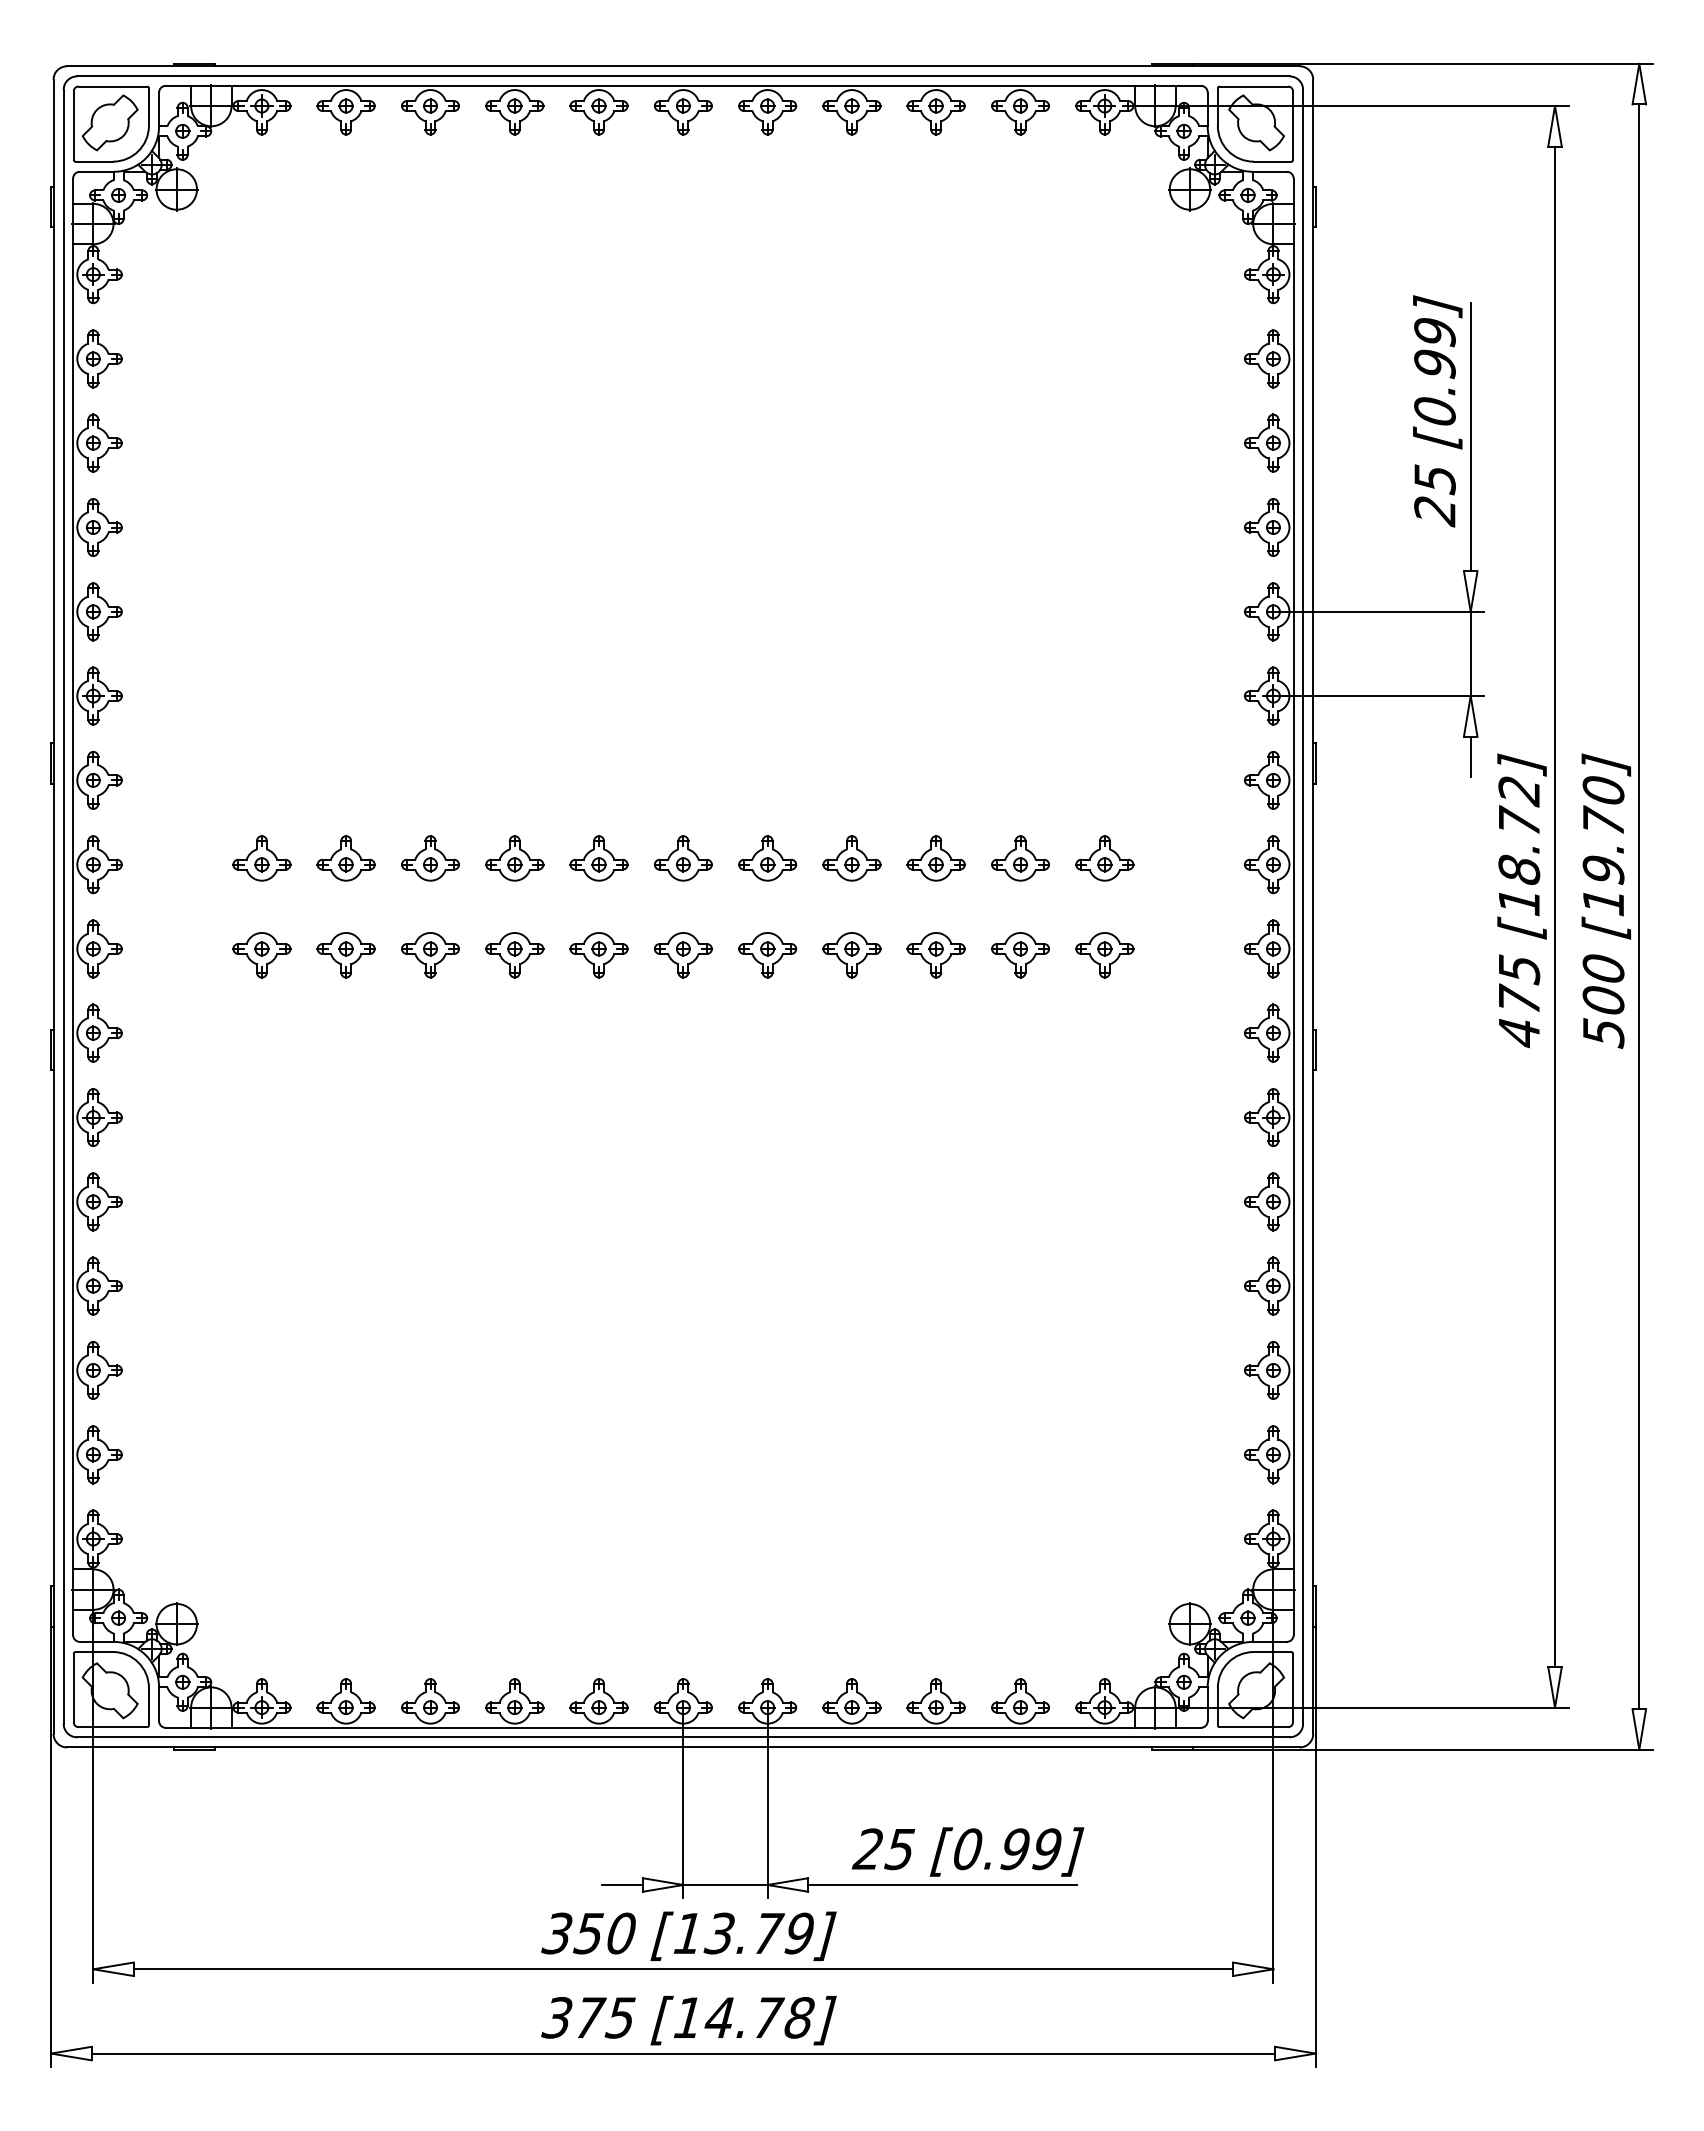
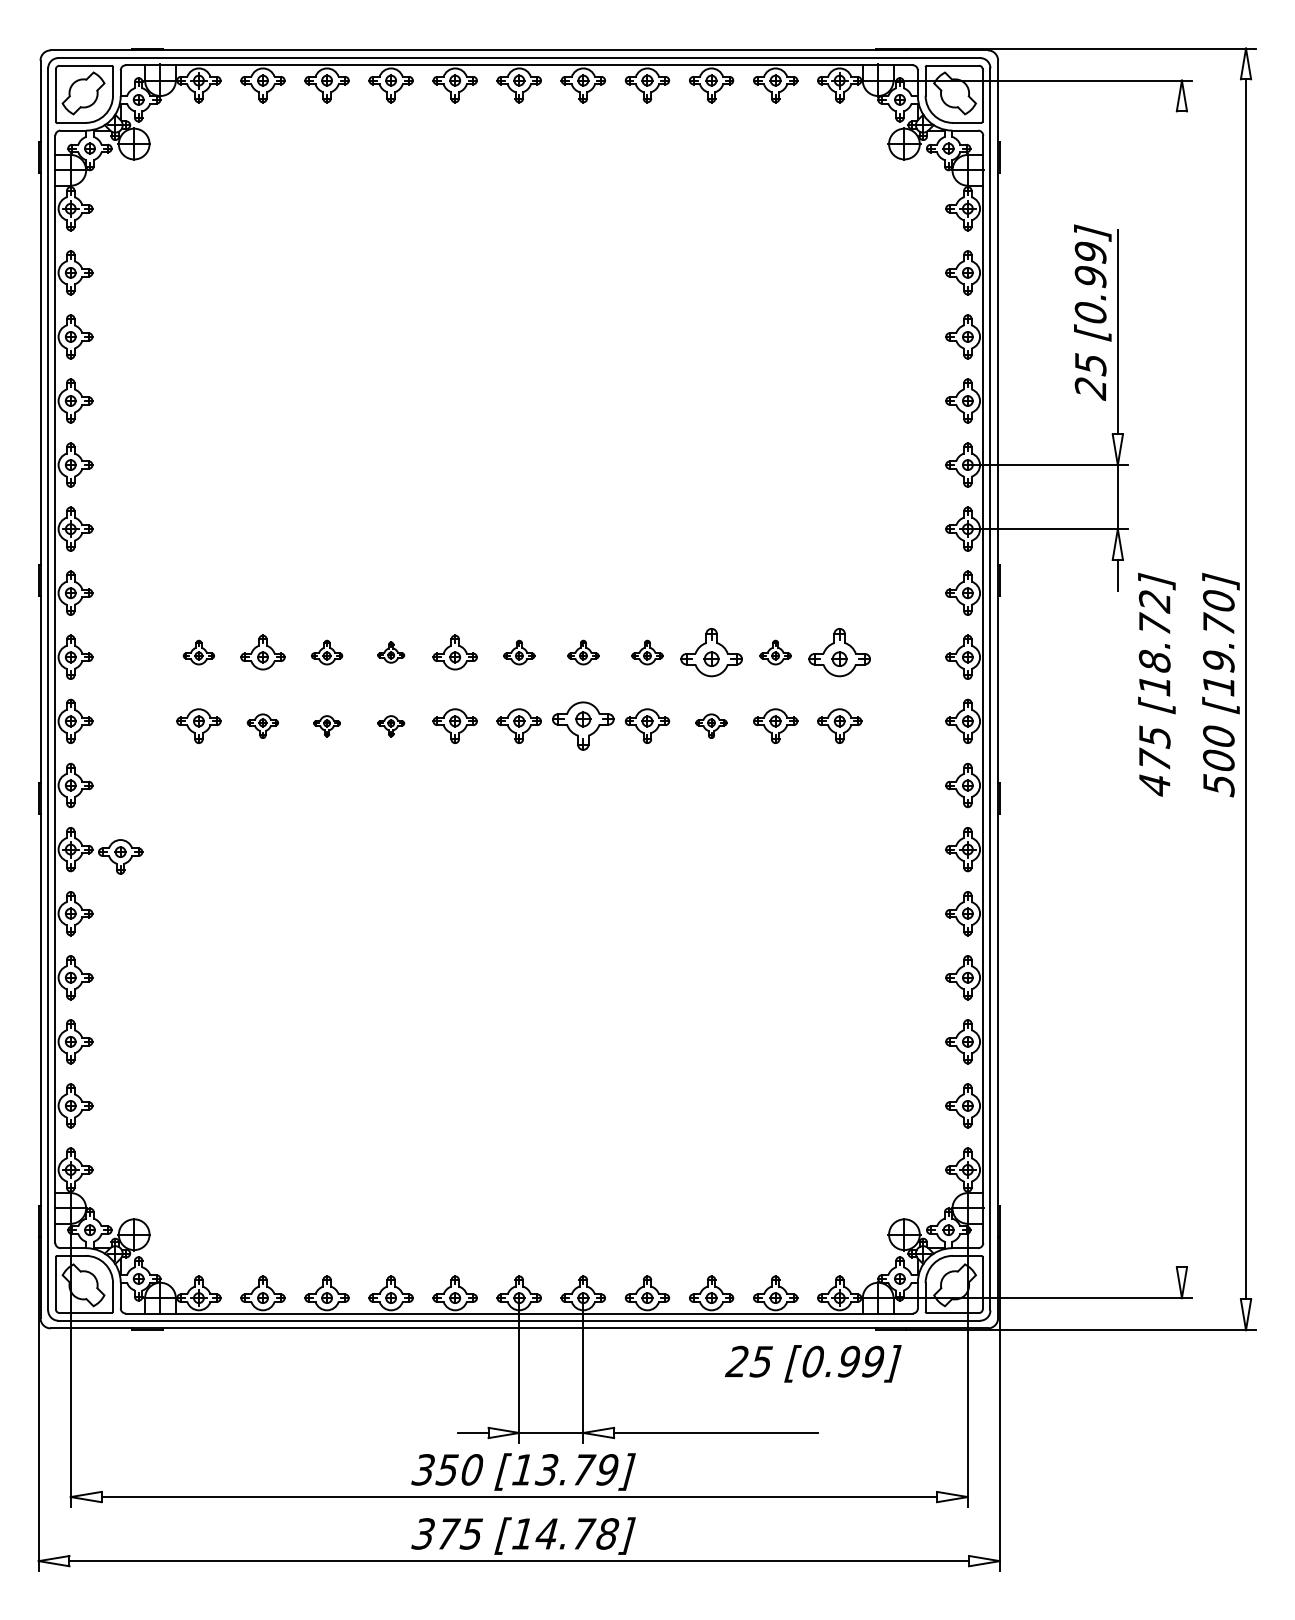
part: (261, 858) -> (198, 652), size x0.7
part: (430, 858) -> (327, 652), size x0.7
part: (514, 858) -> (390, 652), size x0.6
part: (683, 858) -> (519, 652), size x0.7
part: (767, 858) -> (583, 652), size x0.7
part: (851, 858) -> (647, 652), size x0.7
part: (935, 858) -> (710, 652), size x1.4
part: (1020, 858) -> (775, 652), size x0.7
part: (1104, 858) -> (839, 652), size x1.4
line: (1555, 906) -> (1182, 689), removed
part: (345, 955) -> (262, 726), size x0.7
part: (430, 955) -> (327, 726), size x0.6
part: (514, 955) -> (390, 726), size x0.6
part: (767, 955) -> (583, 726), size x1.4
part: (935, 955) -> (710, 726), size x0.7
part: (158, 1127) -> (120, 857), added
text: (967, 1851) -> (812, 1363), moved

